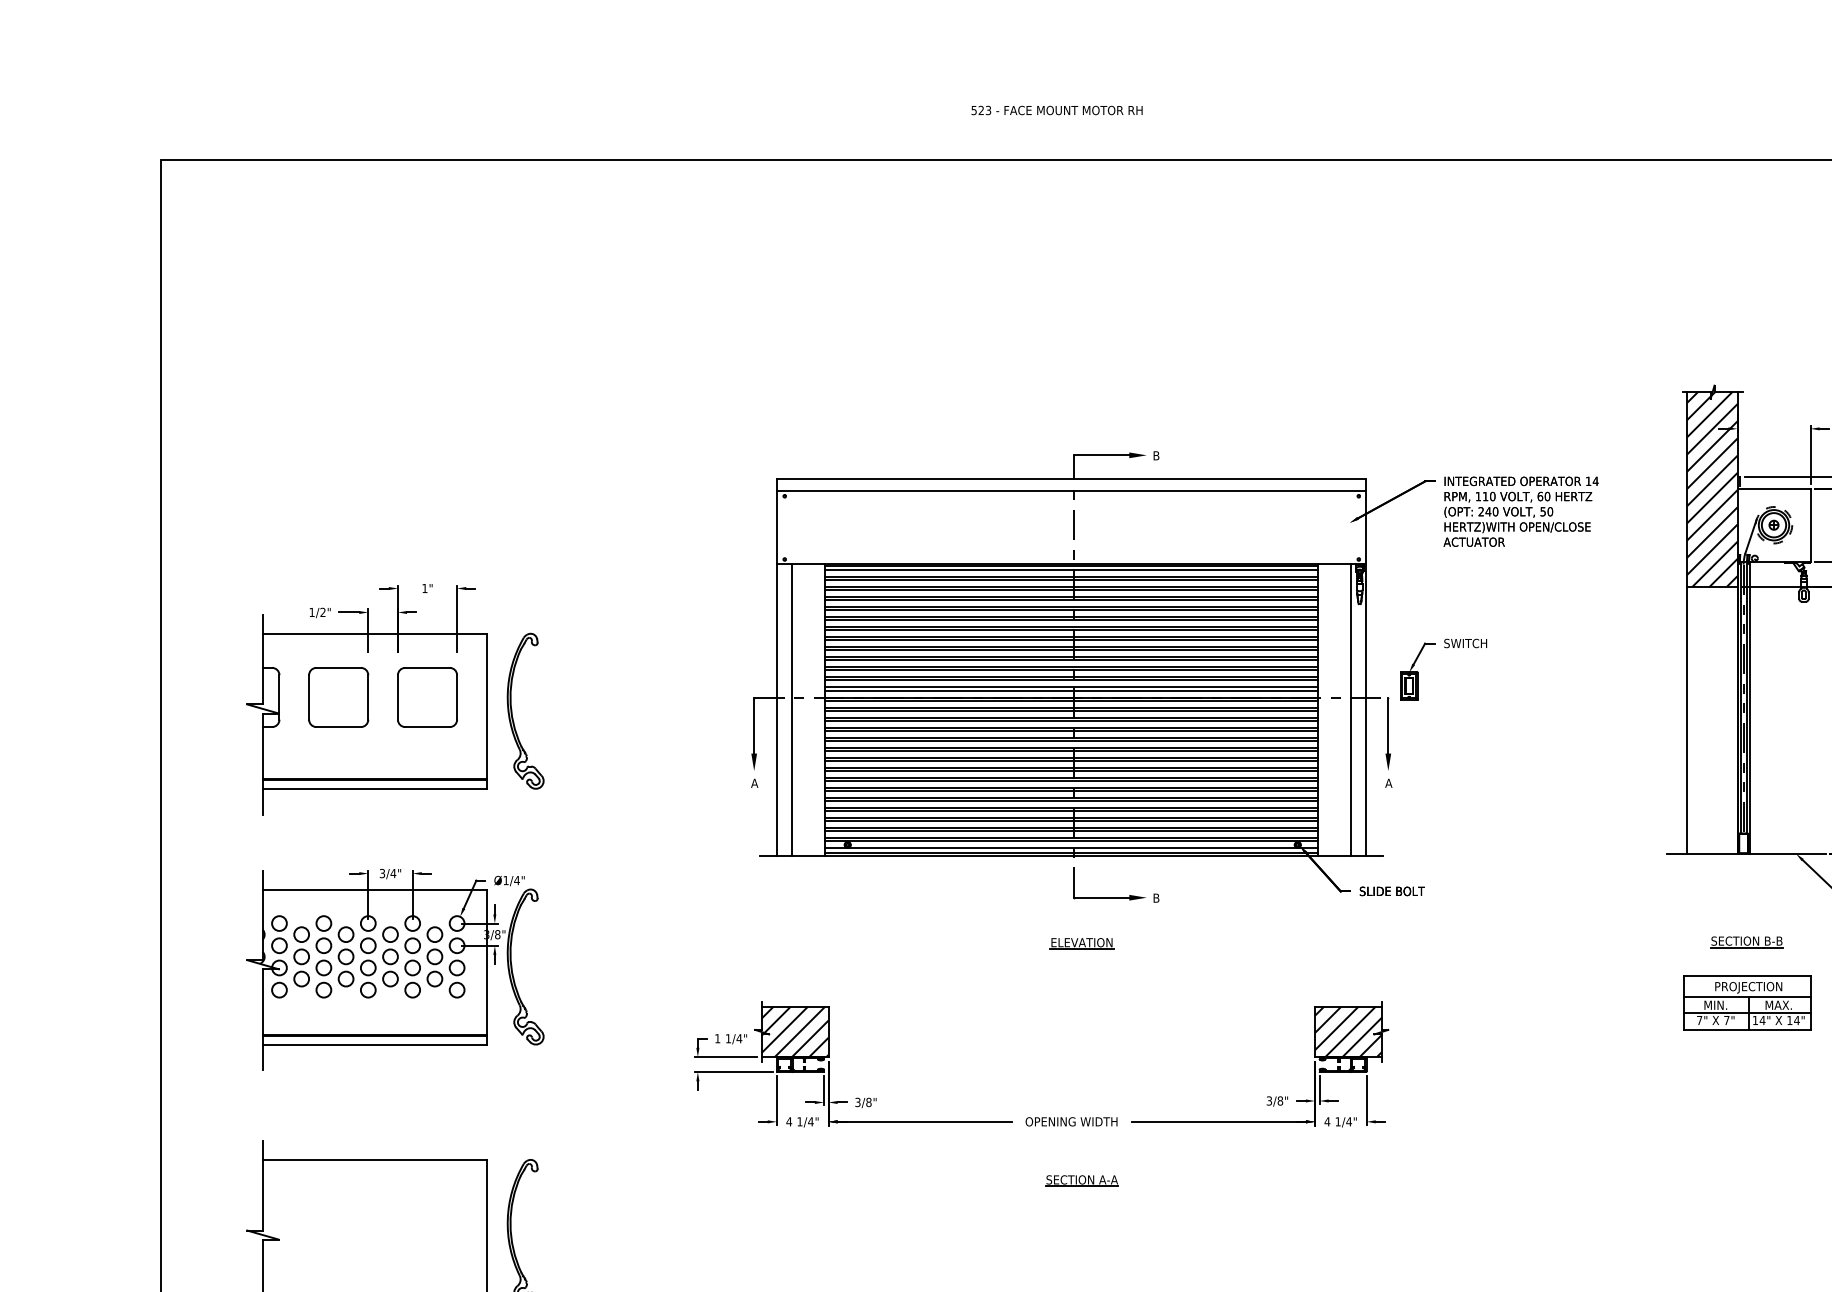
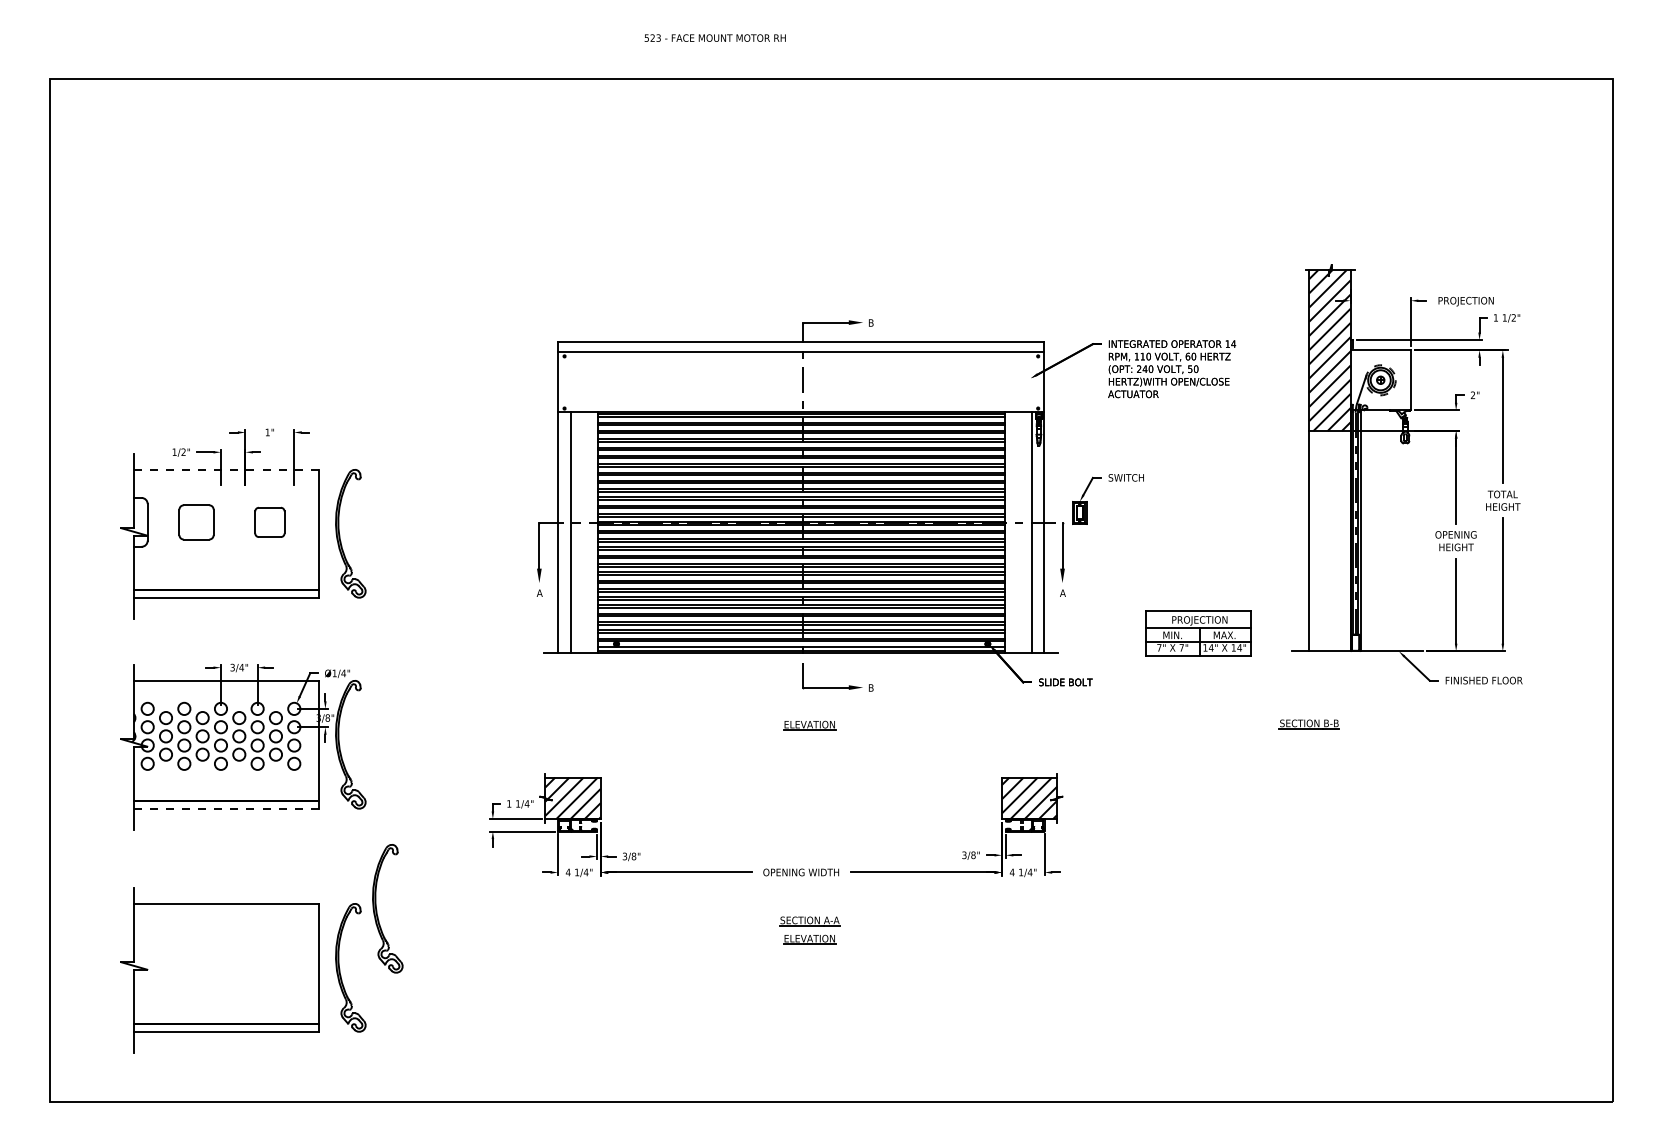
text: (1056, 109) -> (714, 37), moved
line: (373, 633) -> (225, 469), solid -> dashed
part: (338, 697) -> (196, 522), size x0.7
part: (427, 697) -> (269, 522), size x0.6
part: (1745, 942) -> (1308, 724), moved
part: (1747, 1003) -> (1198, 633), moved
line: (373, 1044) -> (225, 808), solid -> dashed
part: (558, 1166) -> (377, 909), added
part: (1081, 1203) -> (809, 939), added

